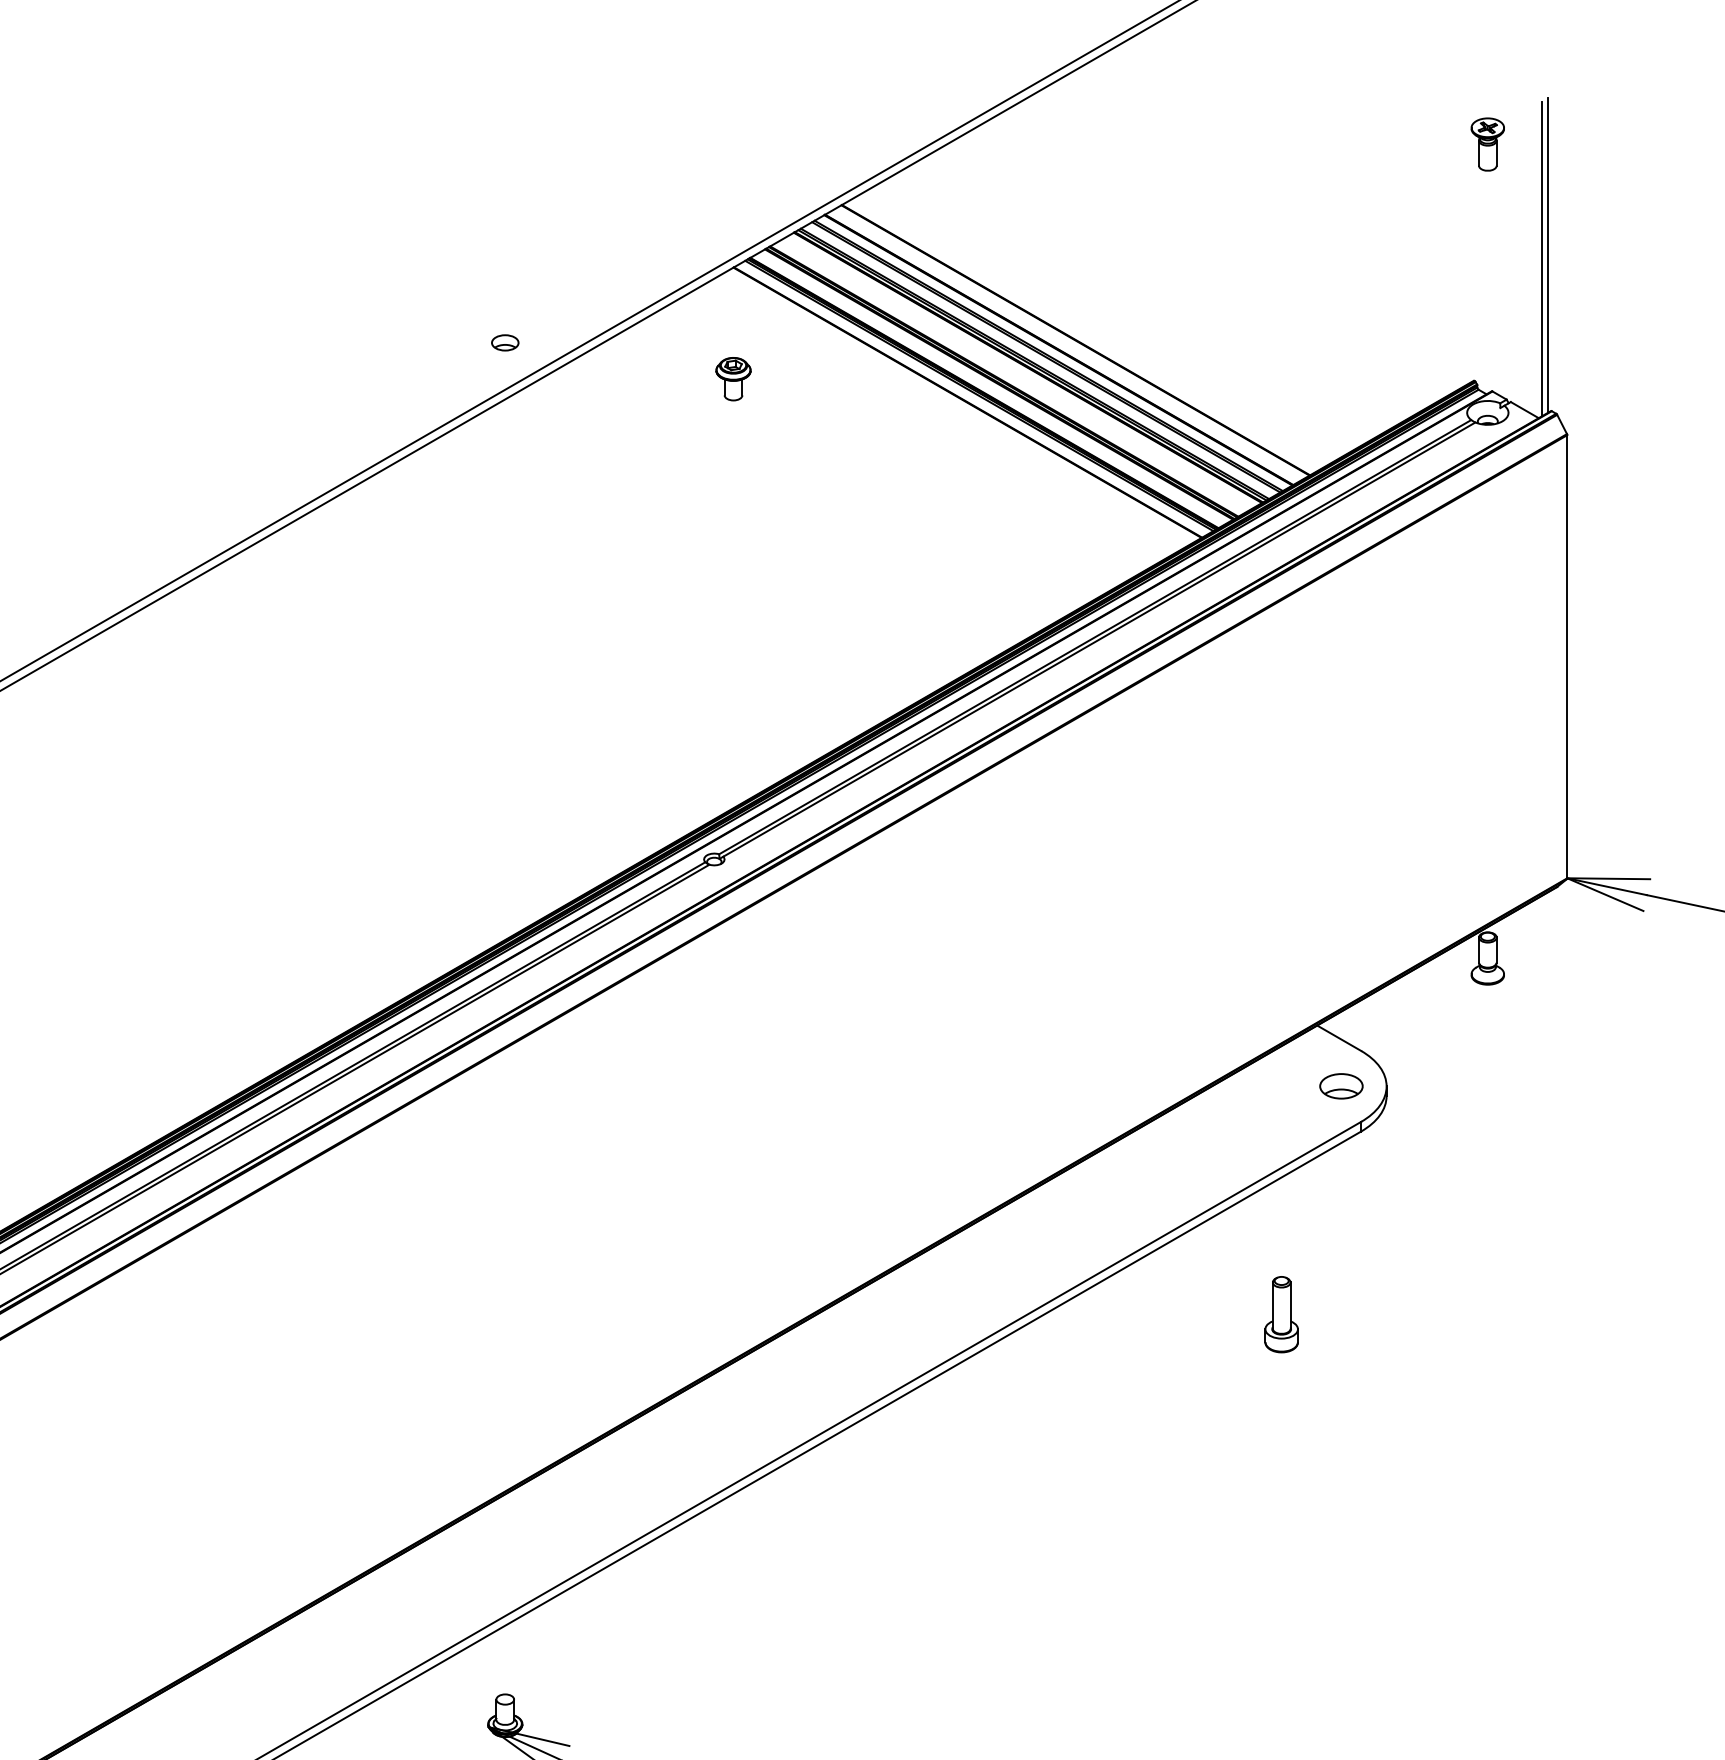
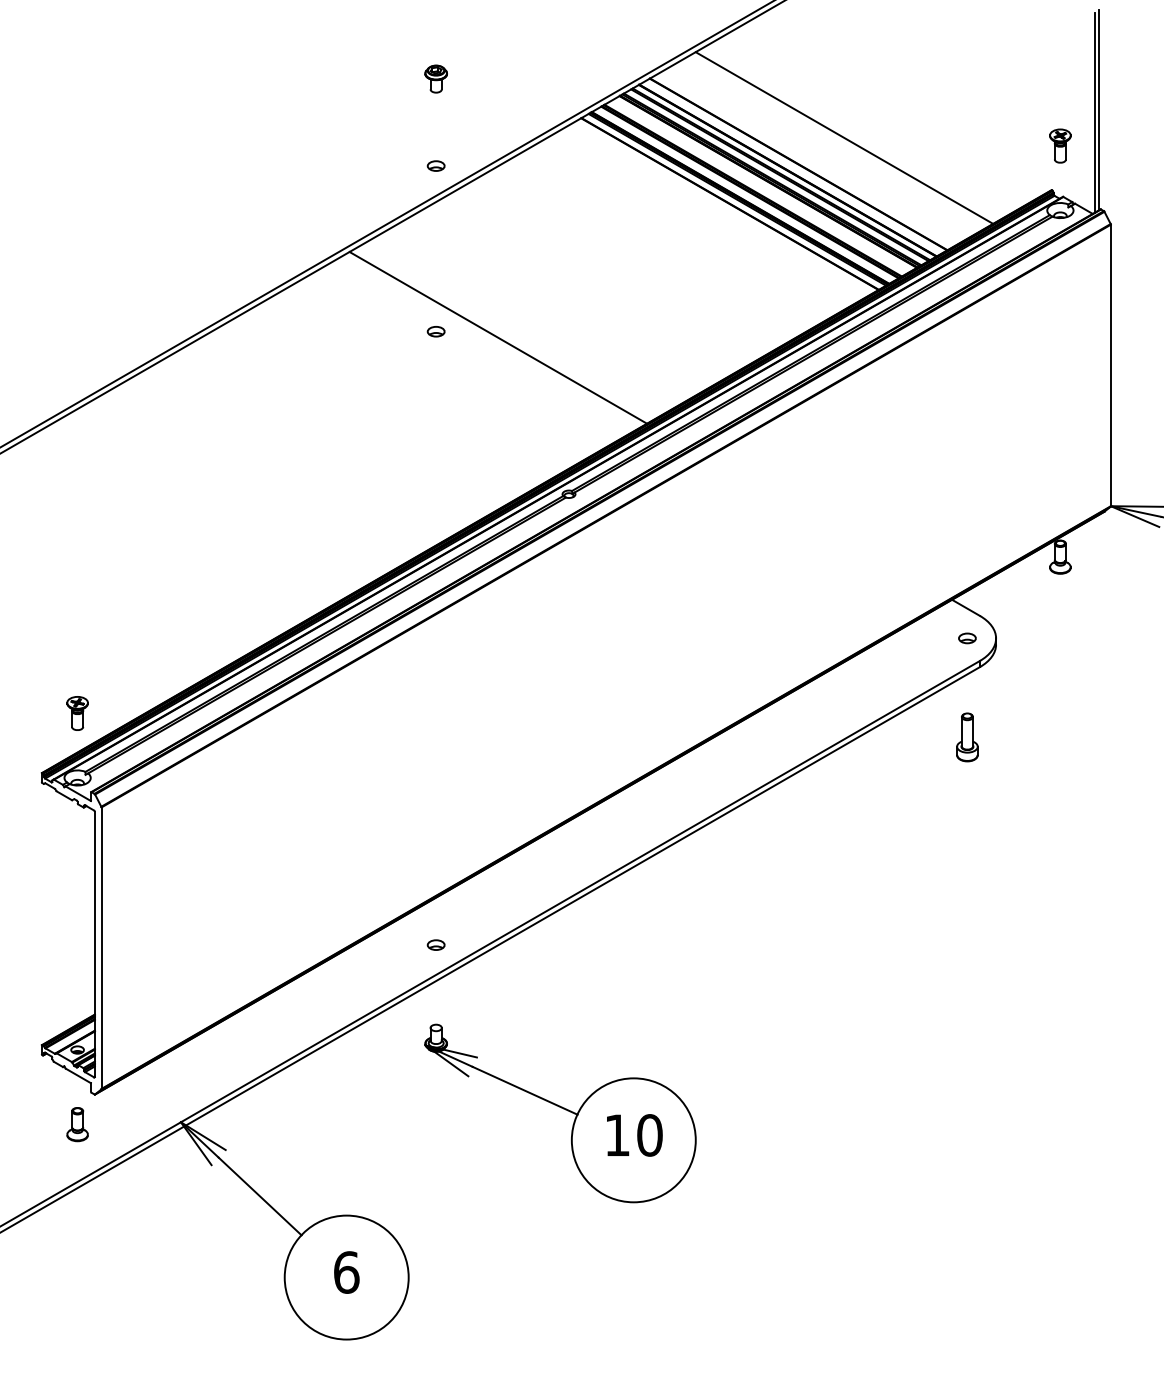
part: (1487, 143) -> (1060, 145), moved
line: (1147, 297) -> (844, 137), added
part: (732, 378) -> (435, 78), moved
part: (504, 603) -> (435, 331), added
line: (603, 612) -> (498, 337), added
part: (1341, 1086) -> (967, 638), size x0.62
part: (1281, 1314) -> (967, 737), moved
part: (504, 1568) -> (435, 944), added

